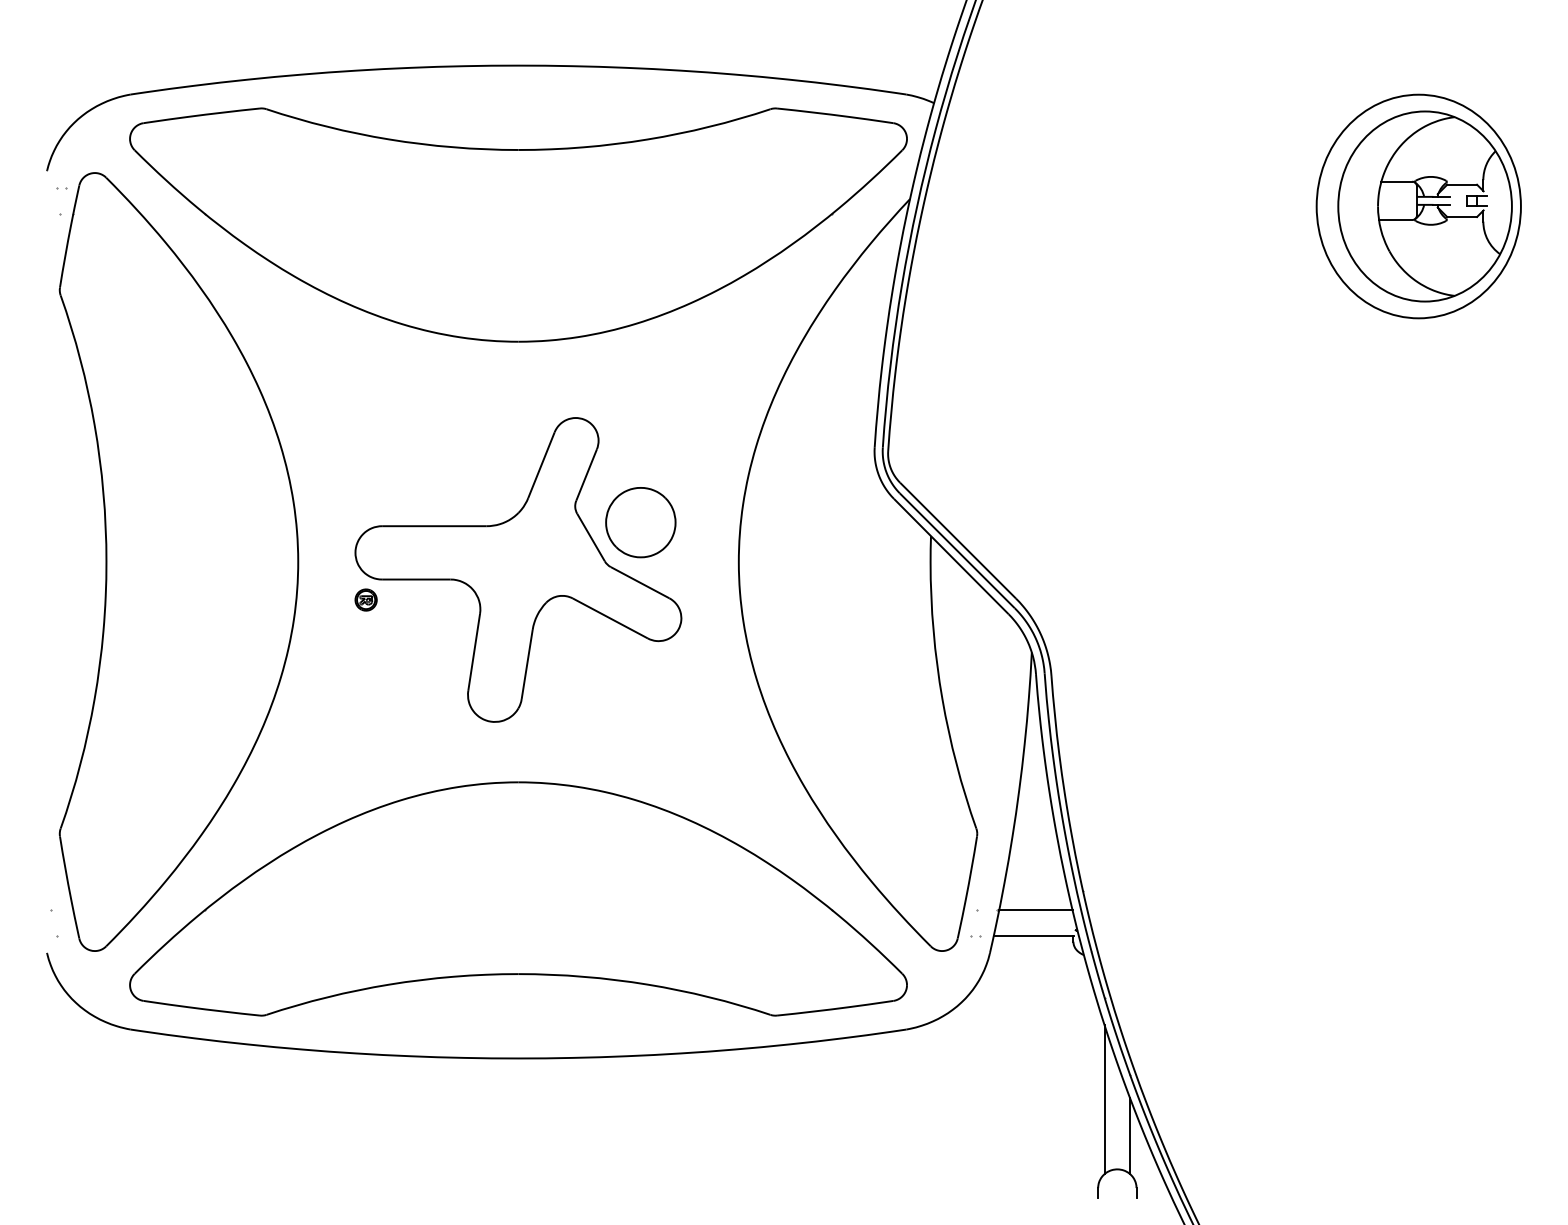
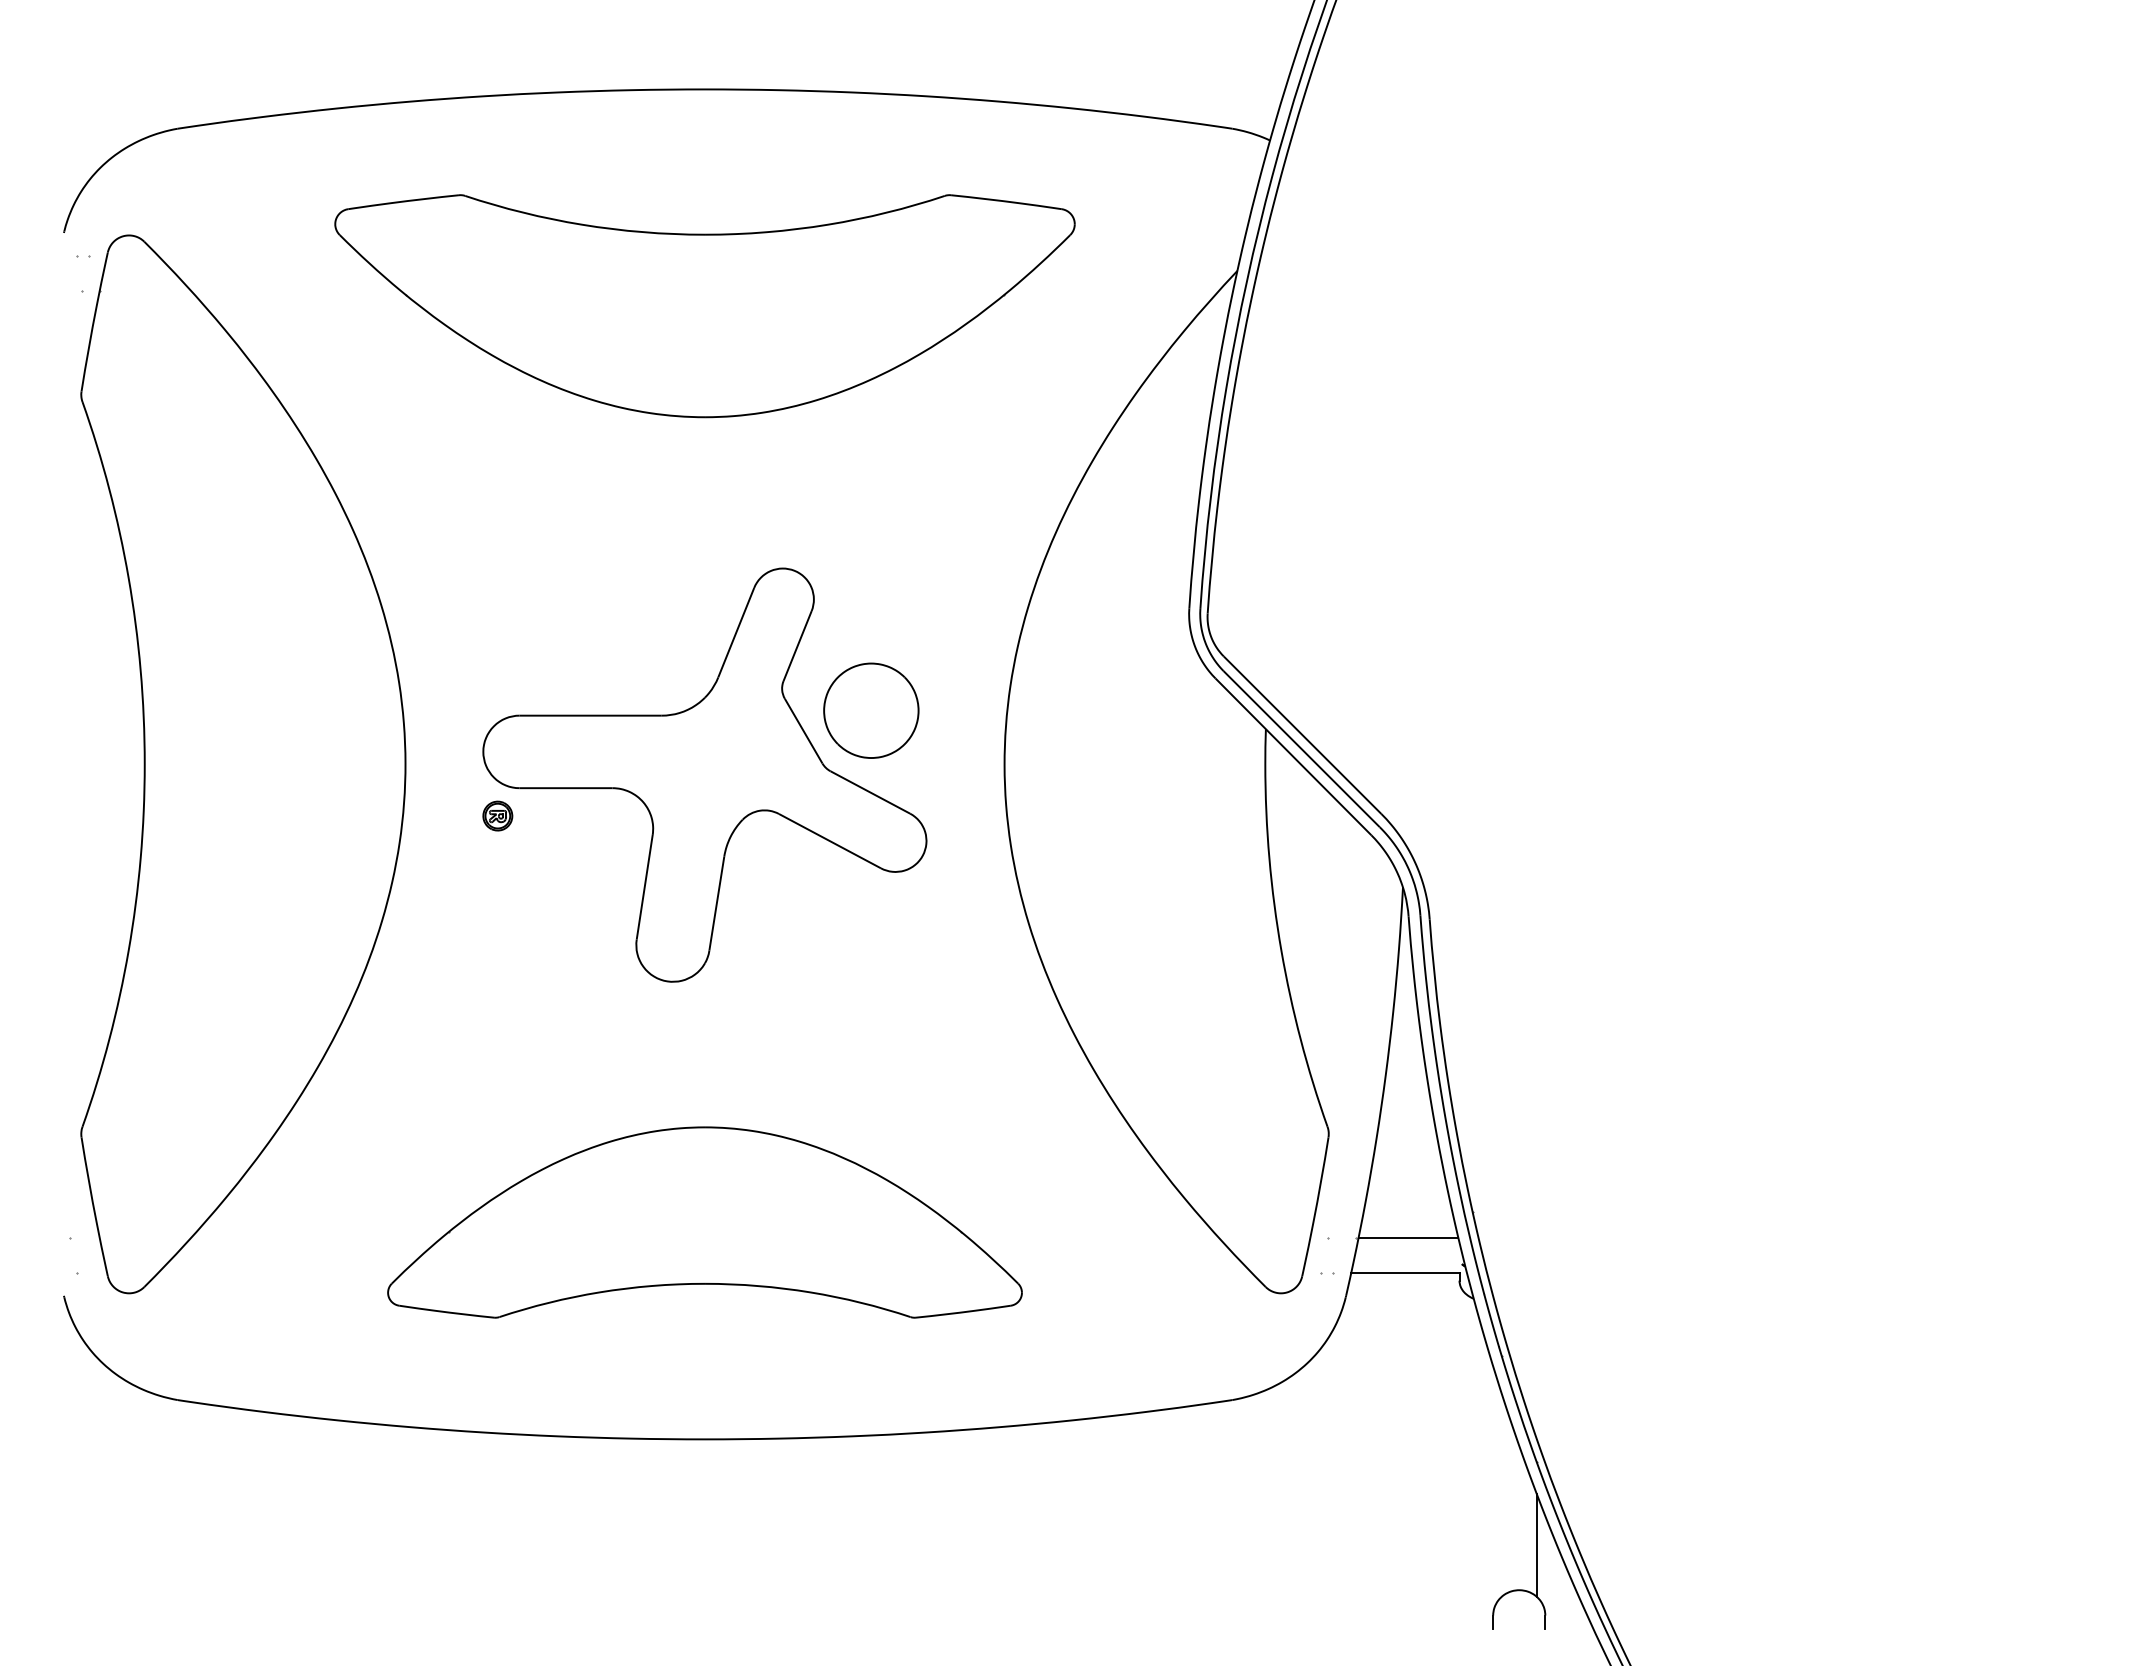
part: (1418, 206) -> (1928, 280), removed
part: (518, 224) -> (704, 305), size x0.7
part: (518, 898) -> (704, 1221), size x0.6
line: (1104, 1099) -> (1501, 1495), removed

